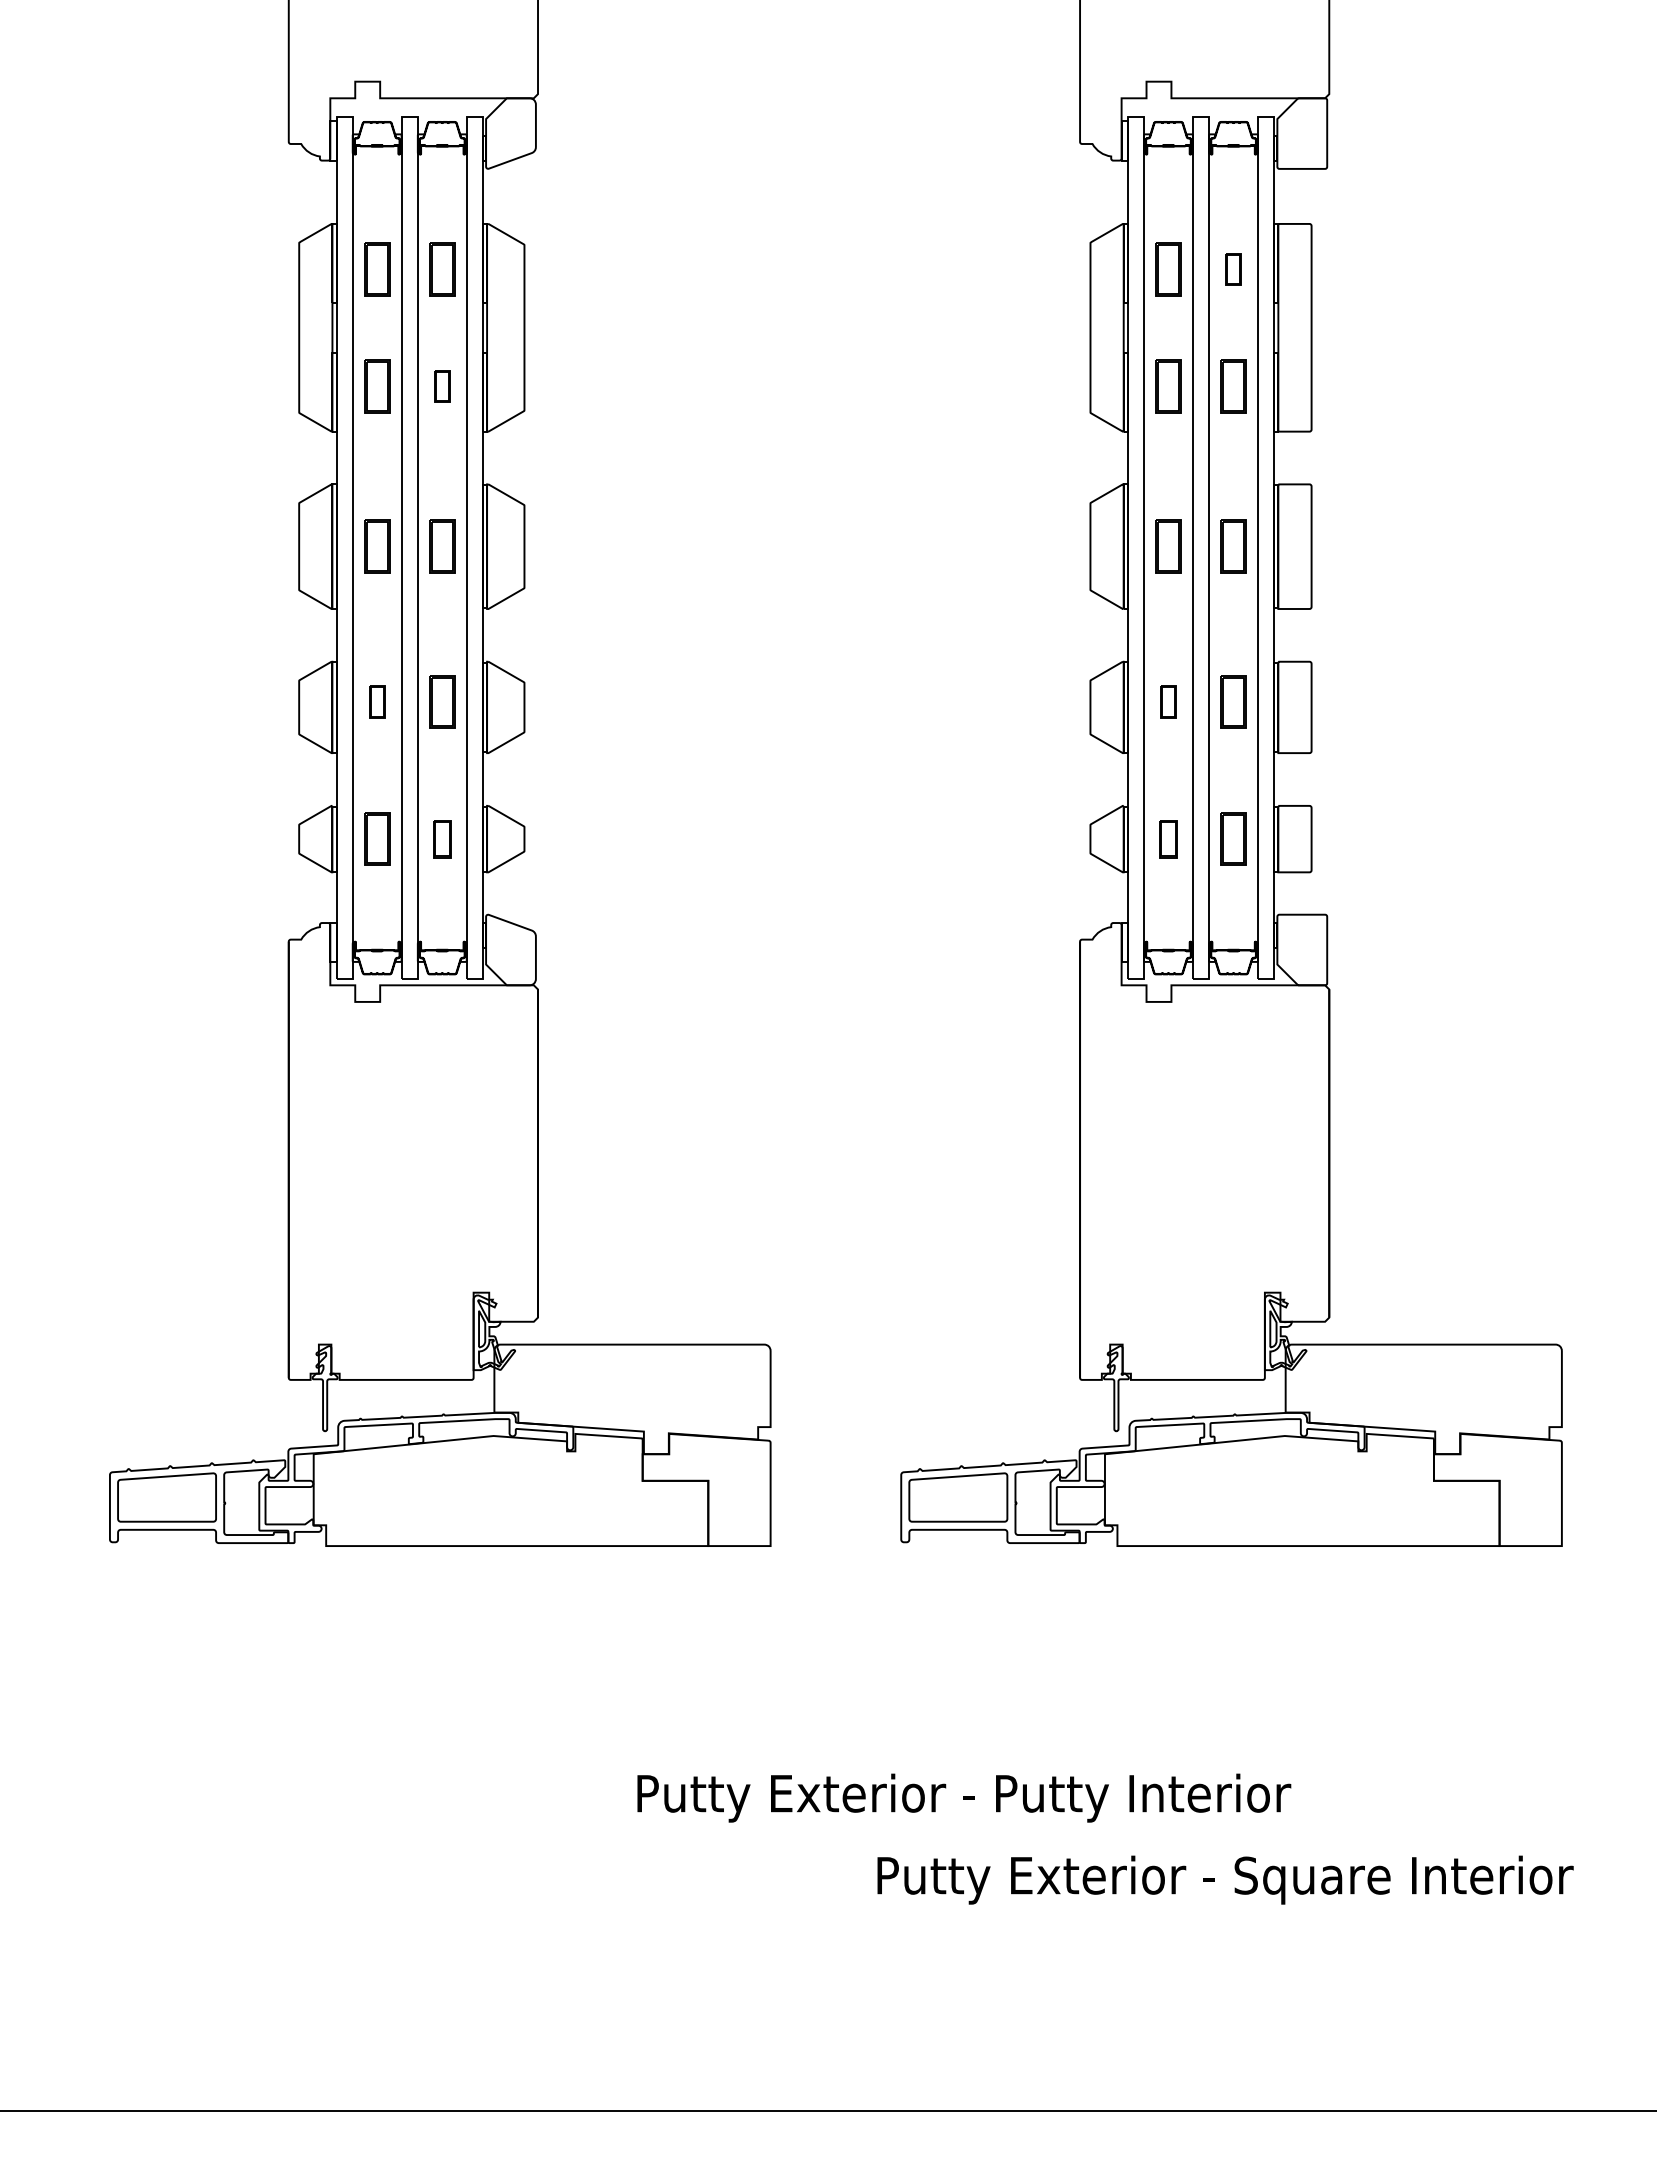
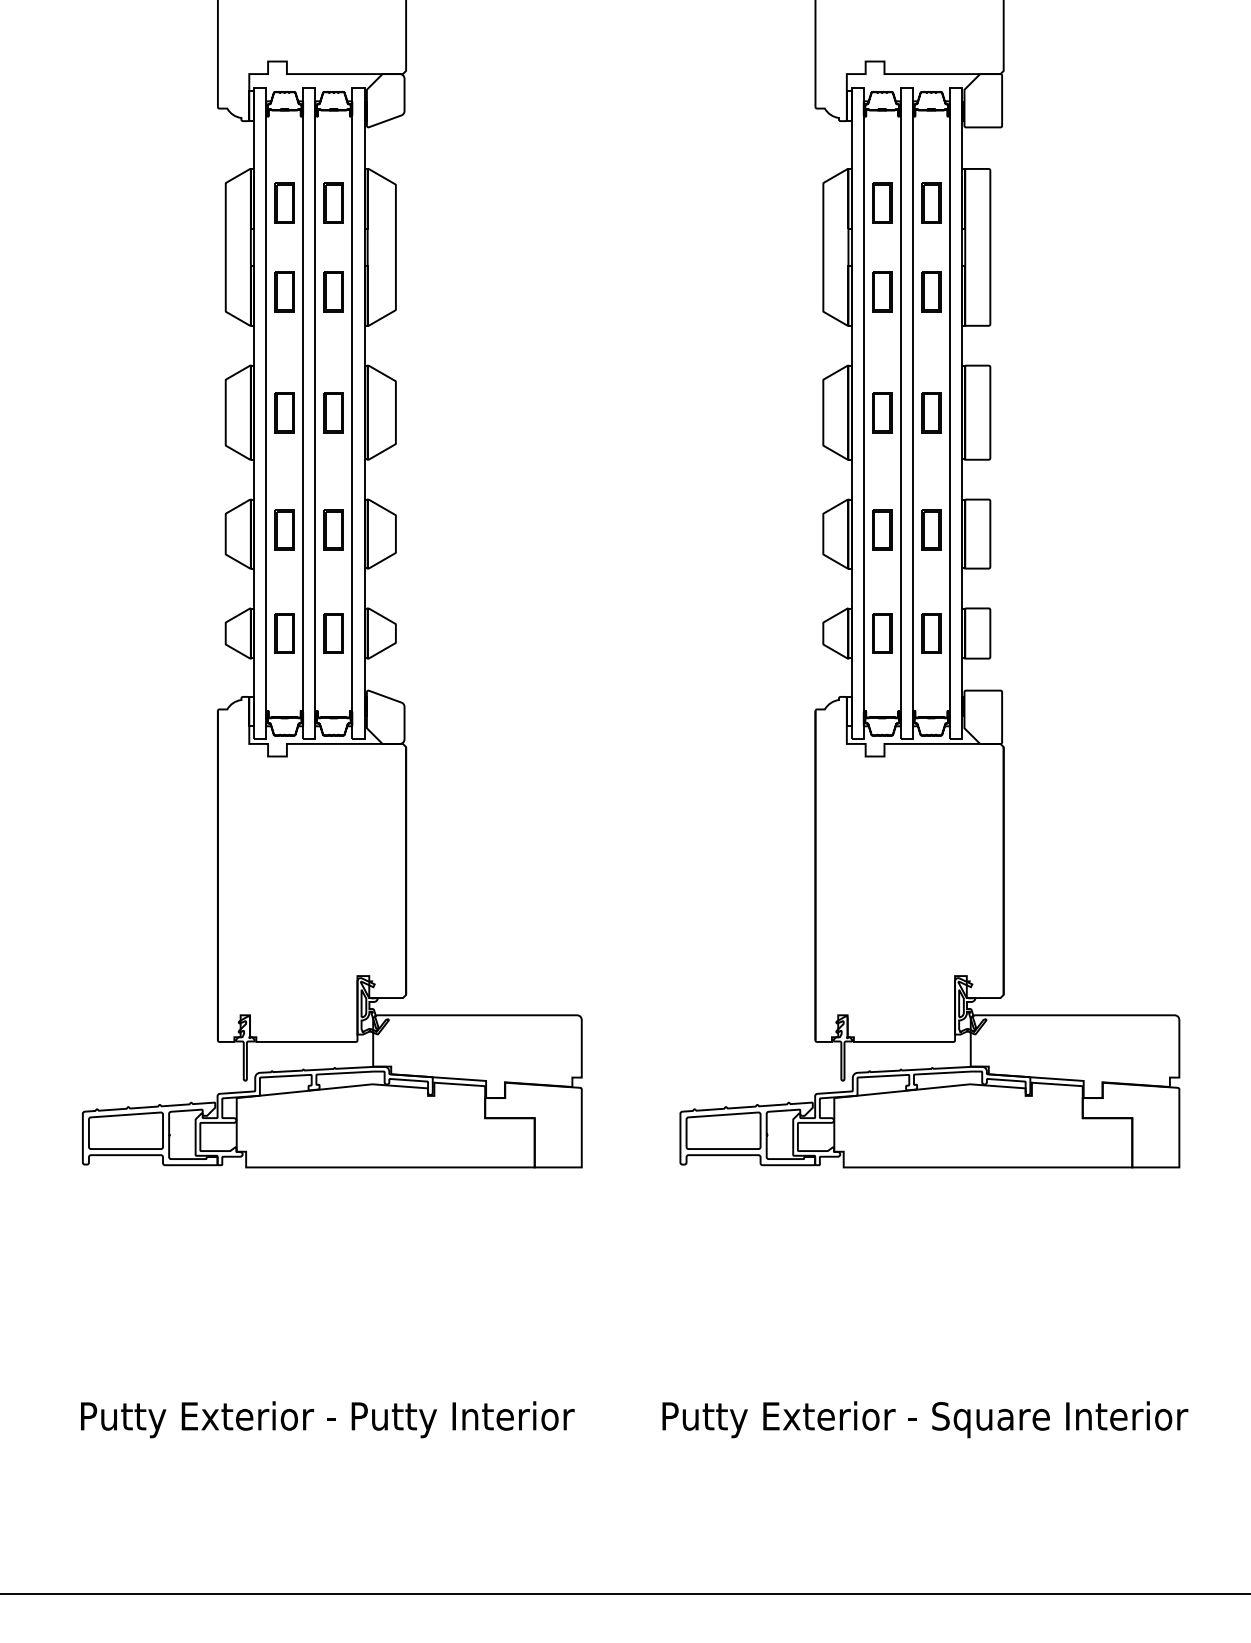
part: (1233, 269) -> (931, 203), size x1.67
part: (442, 386) -> (333, 291), size x1.67
part: (377, 701) -> (284, 529), size x1.67
part: (1168, 701) -> (882, 529), size x1.67
part: (442, 838) -> (333, 633), size x1.43
part: (1168, 838) -> (882, 633), size x1.43
text: (964, 1797) -> (327, 1419), moved

